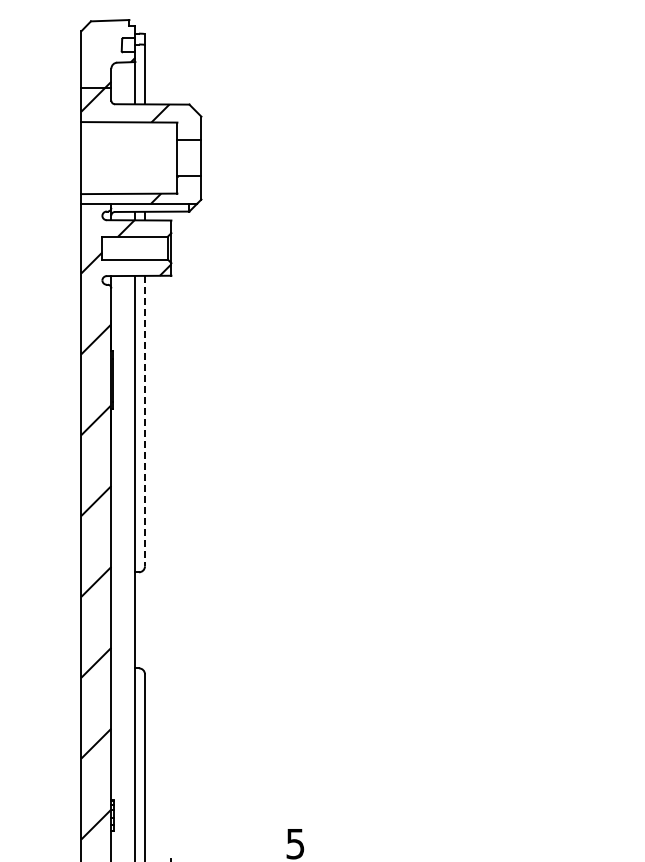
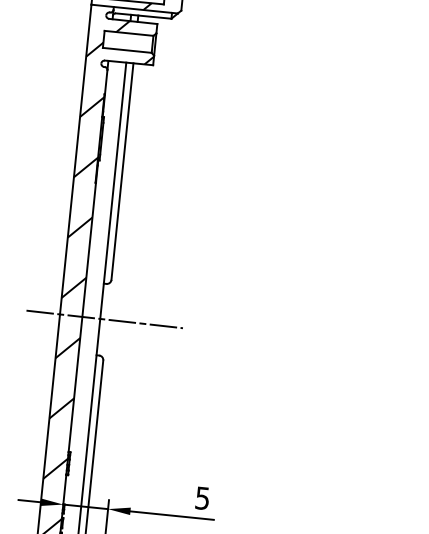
line: (145, 421) -> (122, 171), dashed -> solid
line: (141, 619) -> (104, 319), added

